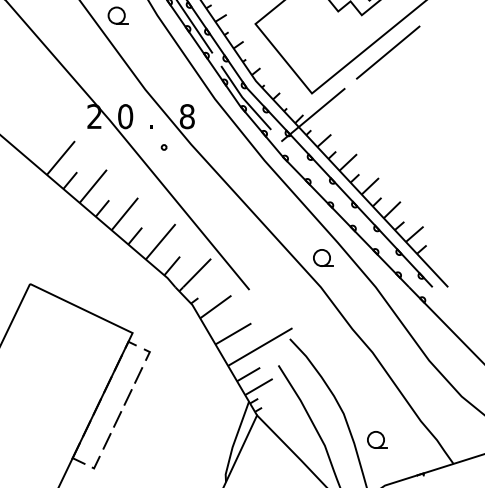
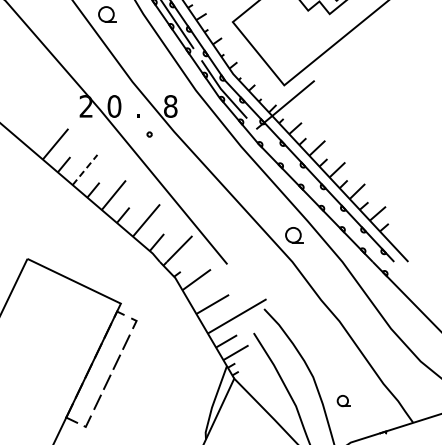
line: (387, 51) -> (353, 47), removed
line: (93, 186) -> (85, 170), solid -> dashed
part: (376, 439) -> (343, 400), size x0.7

